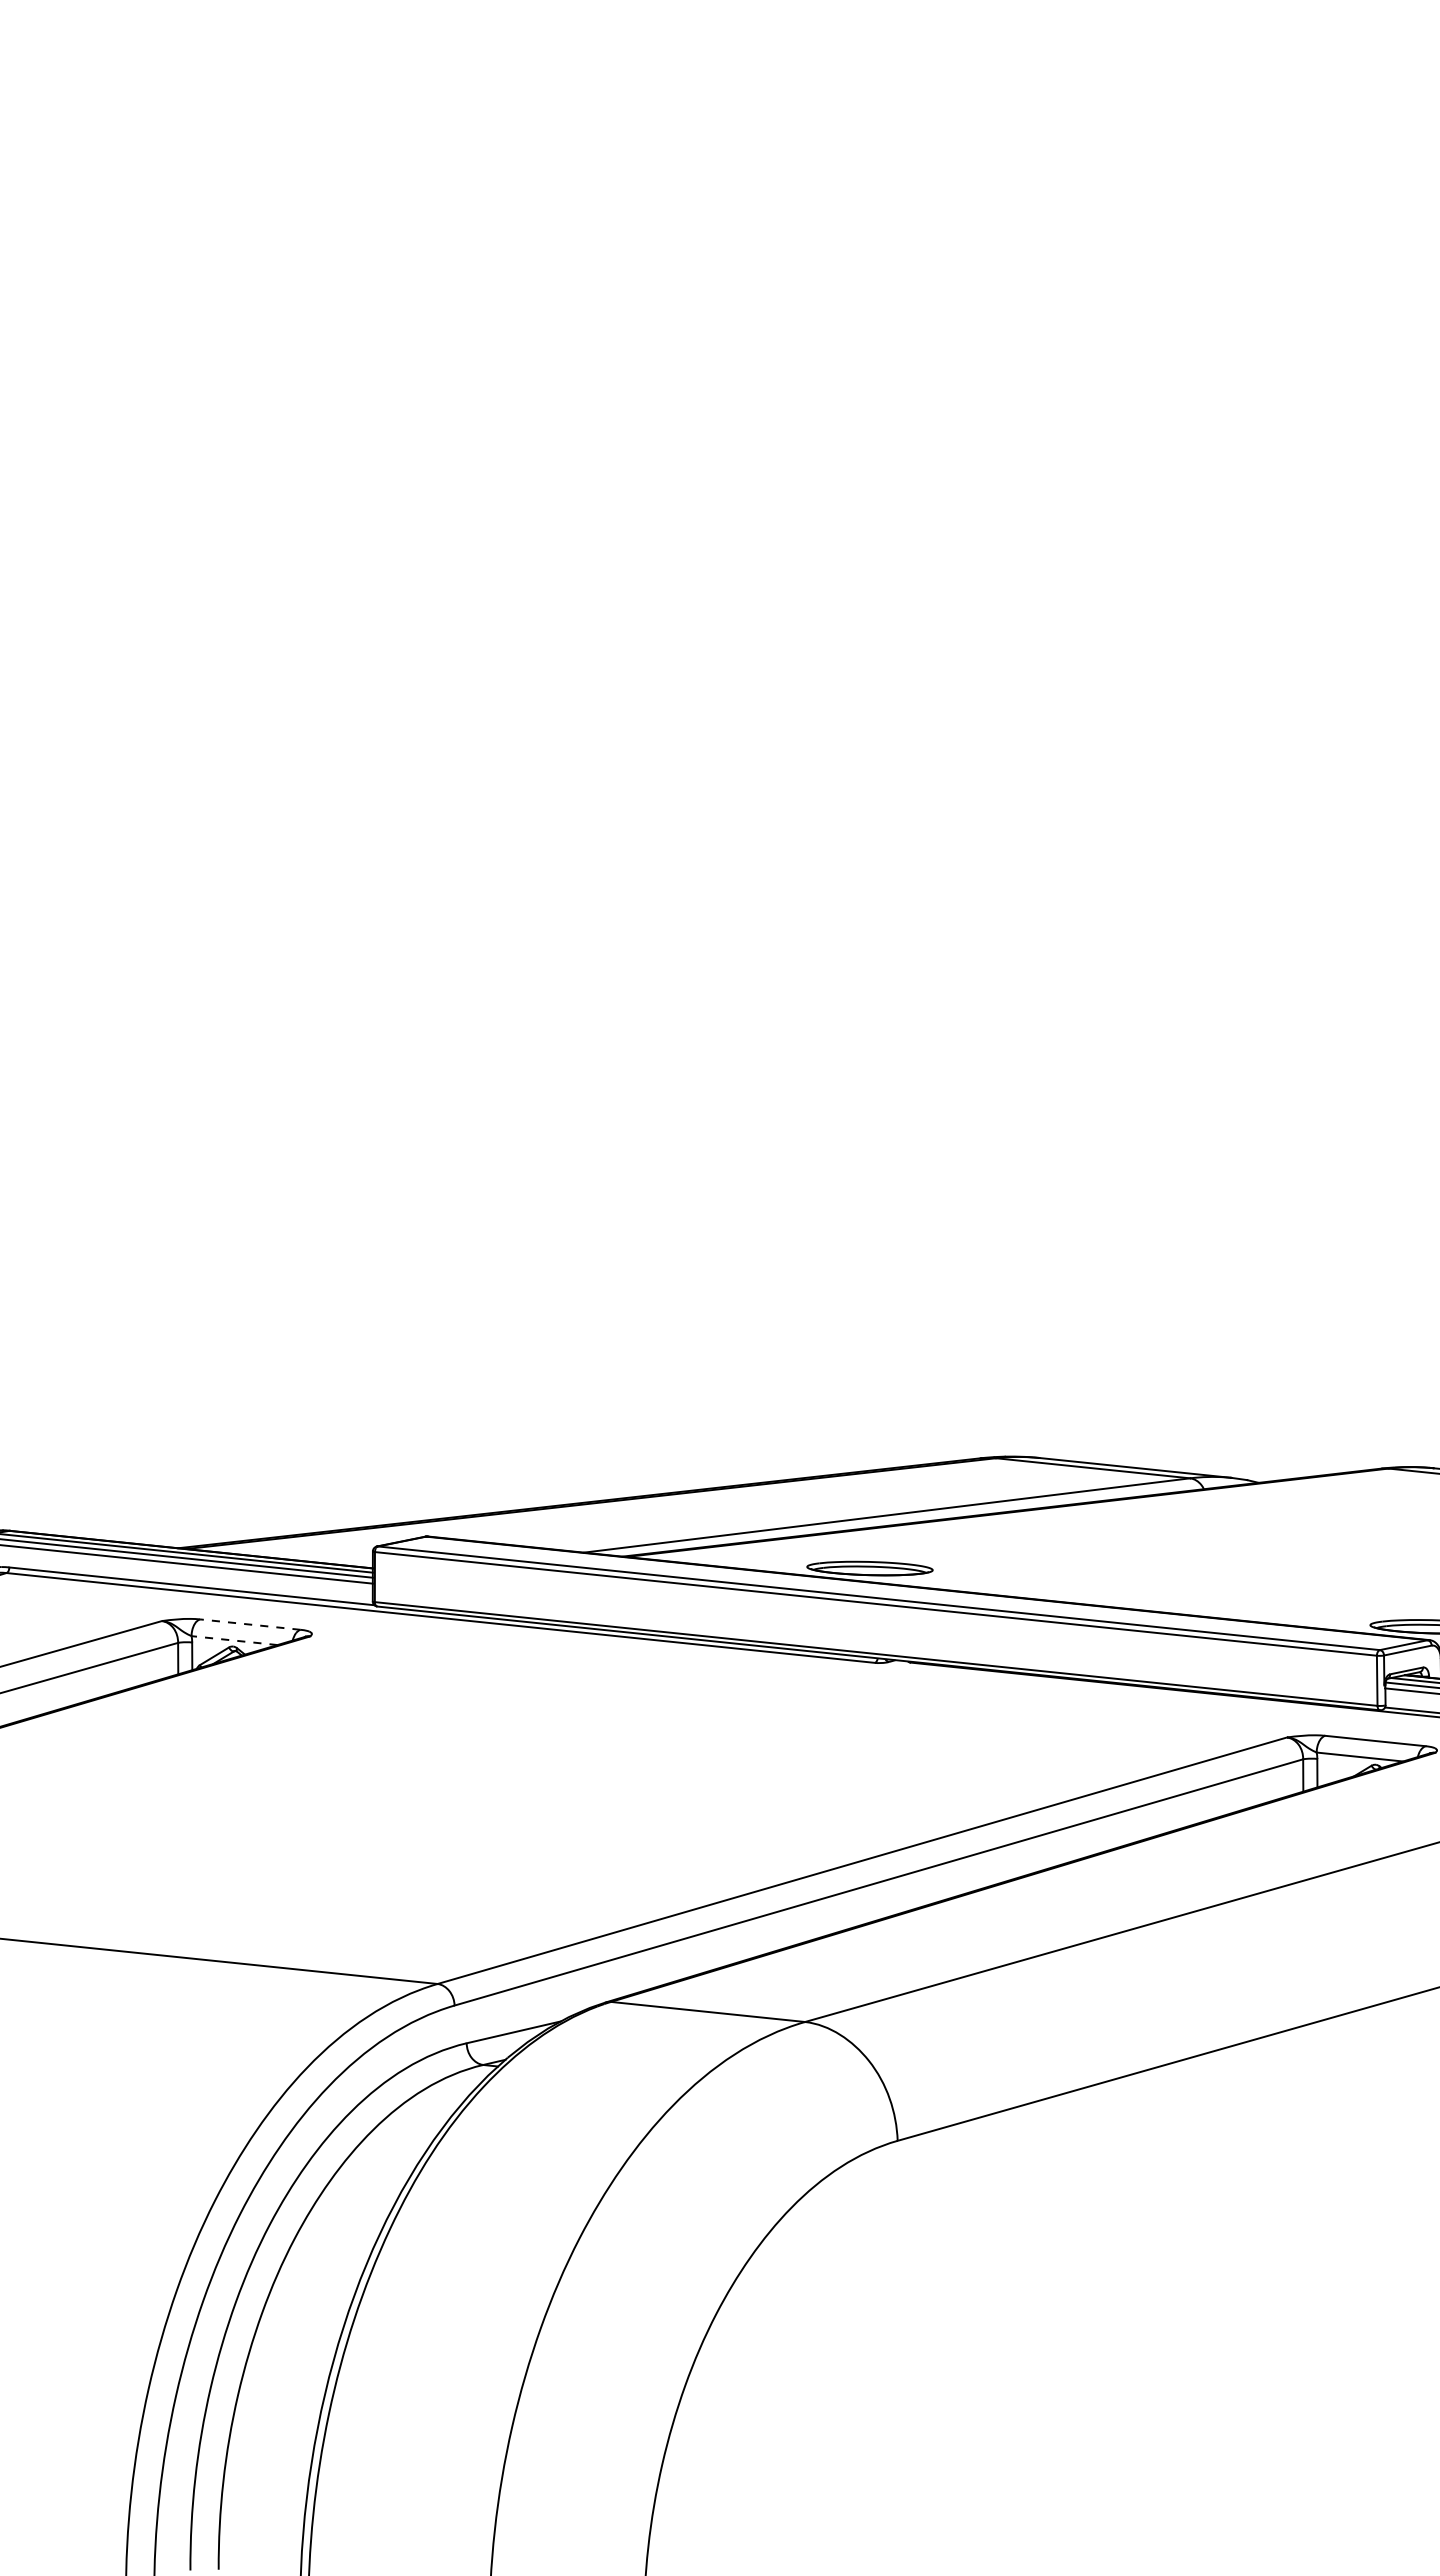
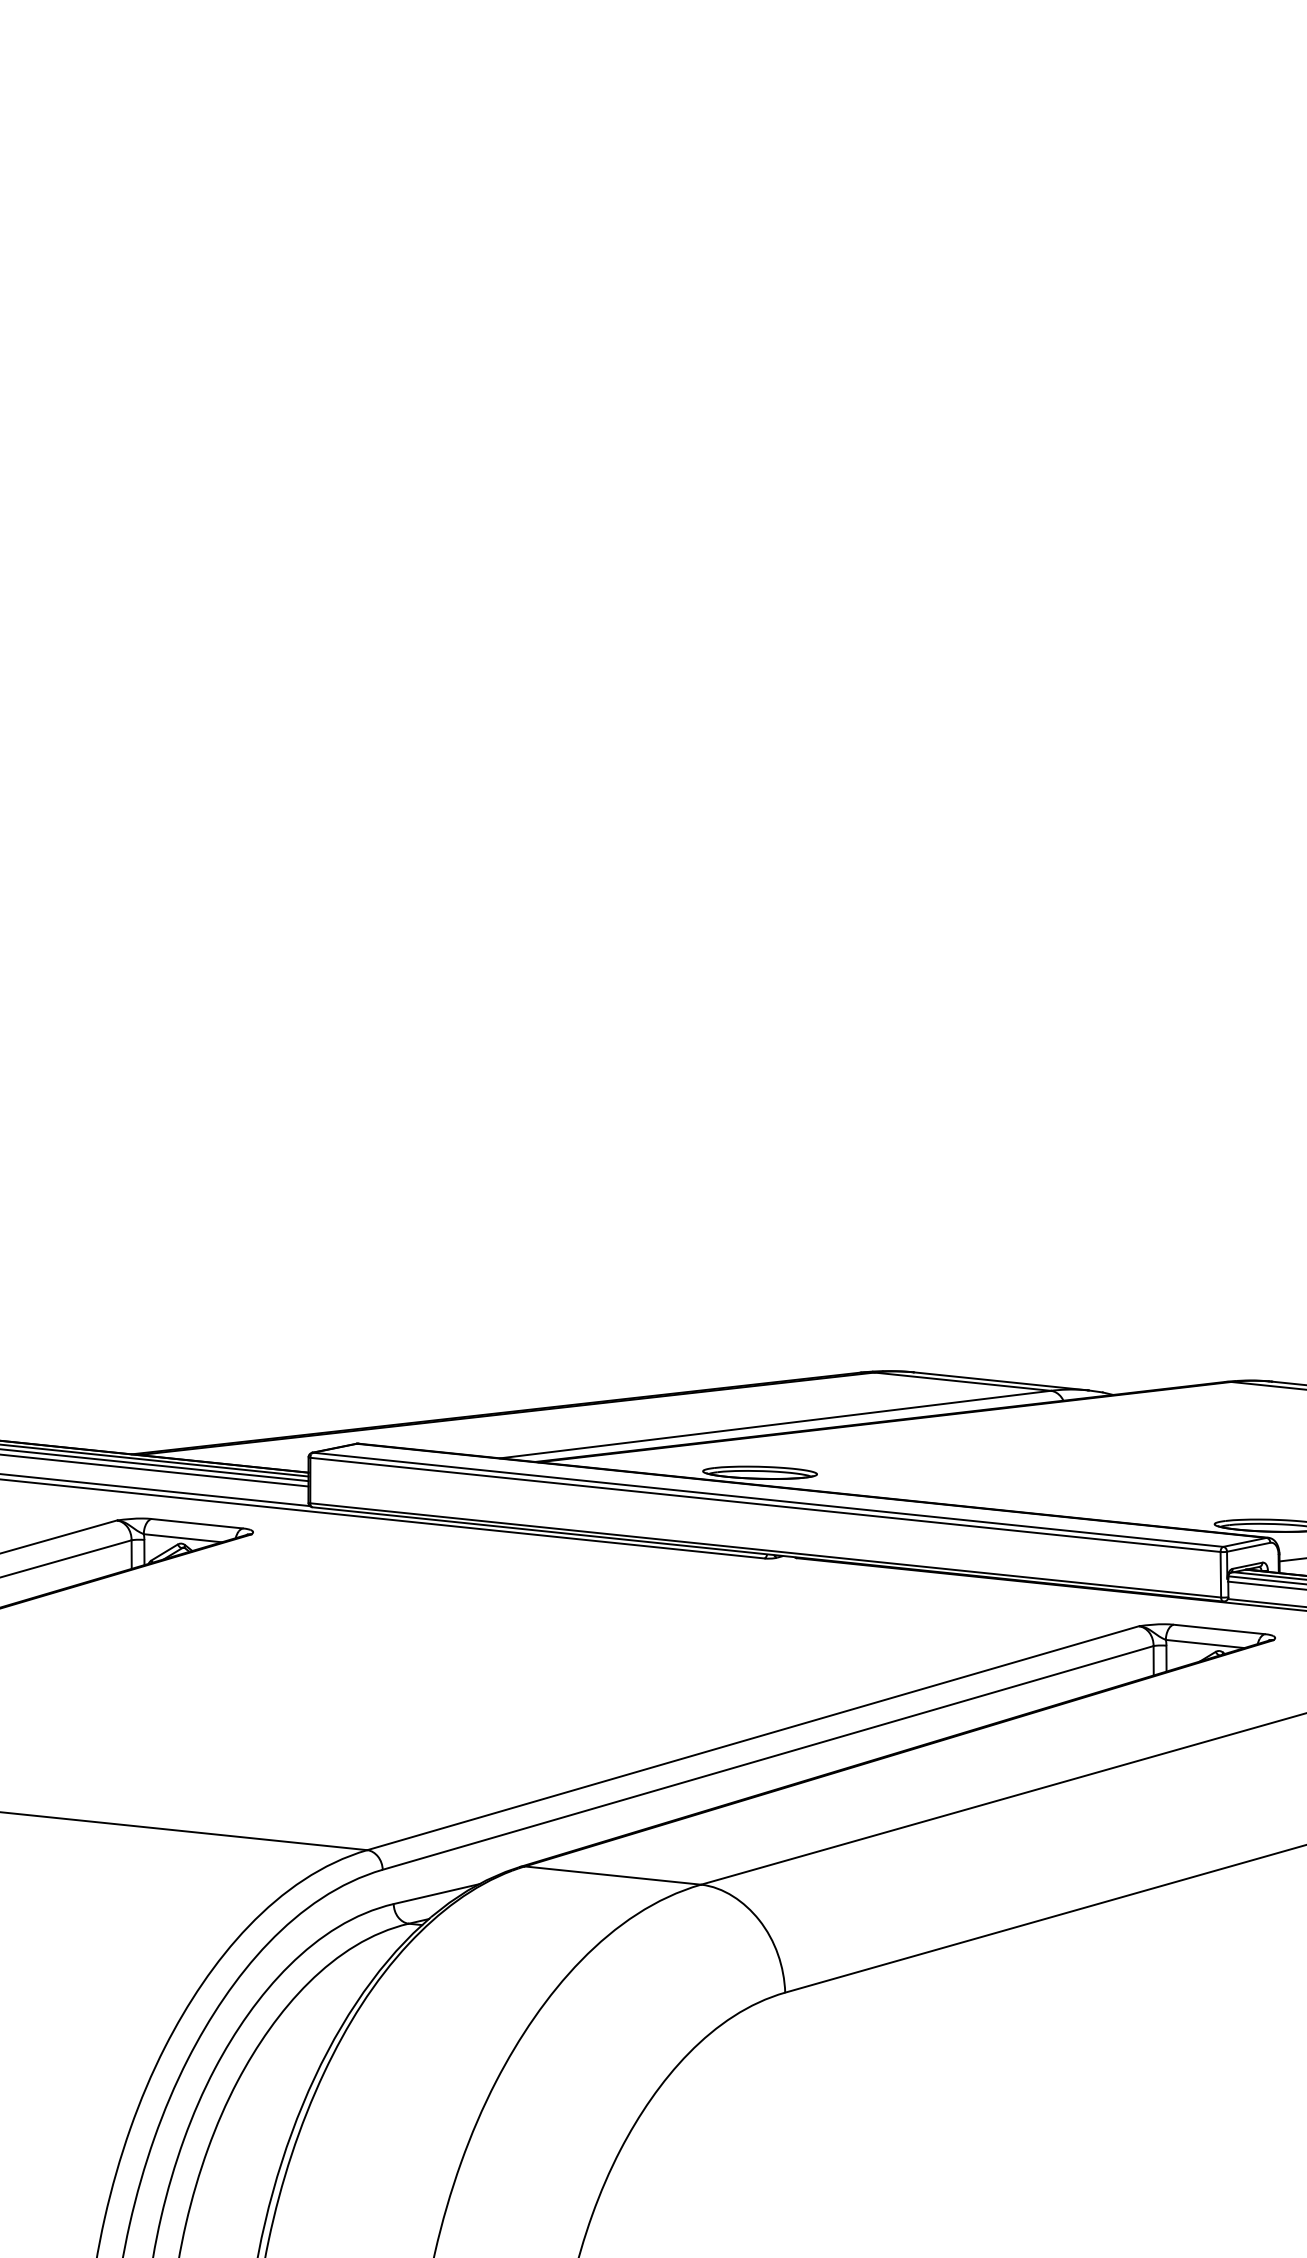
line: (249, 1624) -> (196, 1523), dashed -> solid
line: (234, 1640) -> (182, 1538), dashed -> solid

